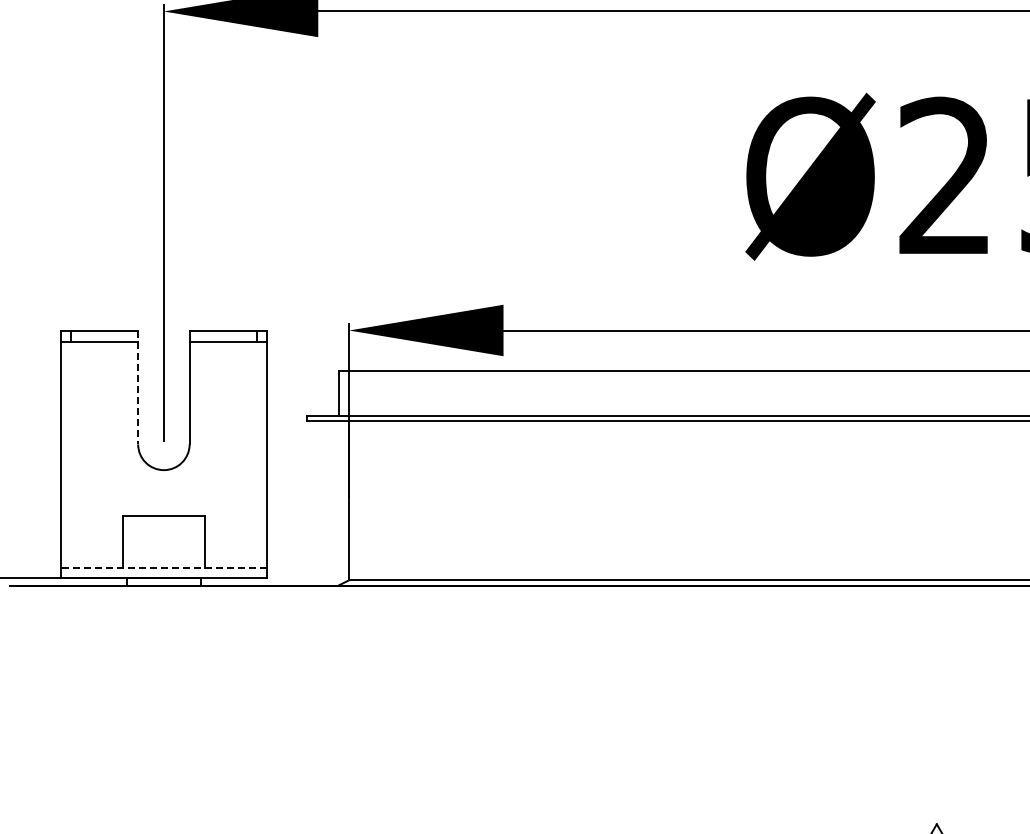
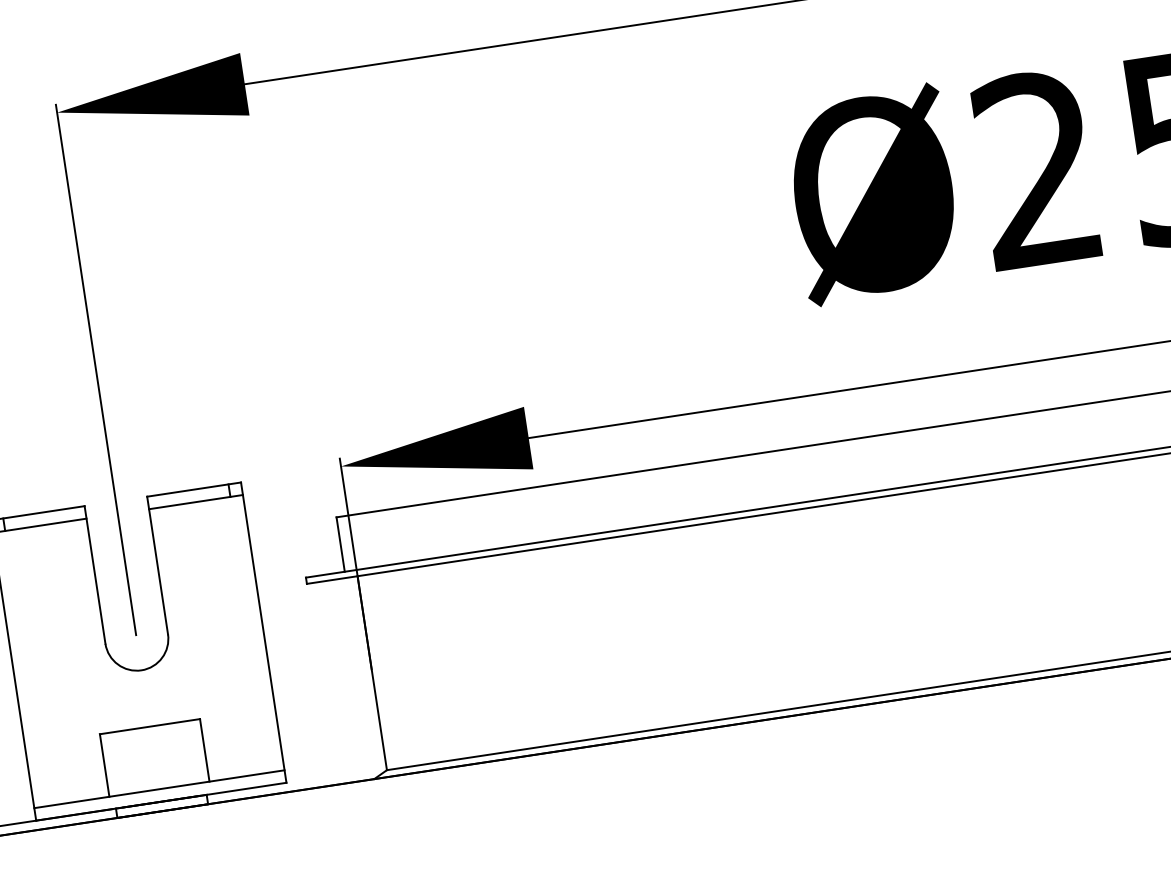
line: (138, 387) -> (95, 574), dashed -> solid
line: (163, 567) -> (158, 788), dashed -> solid

